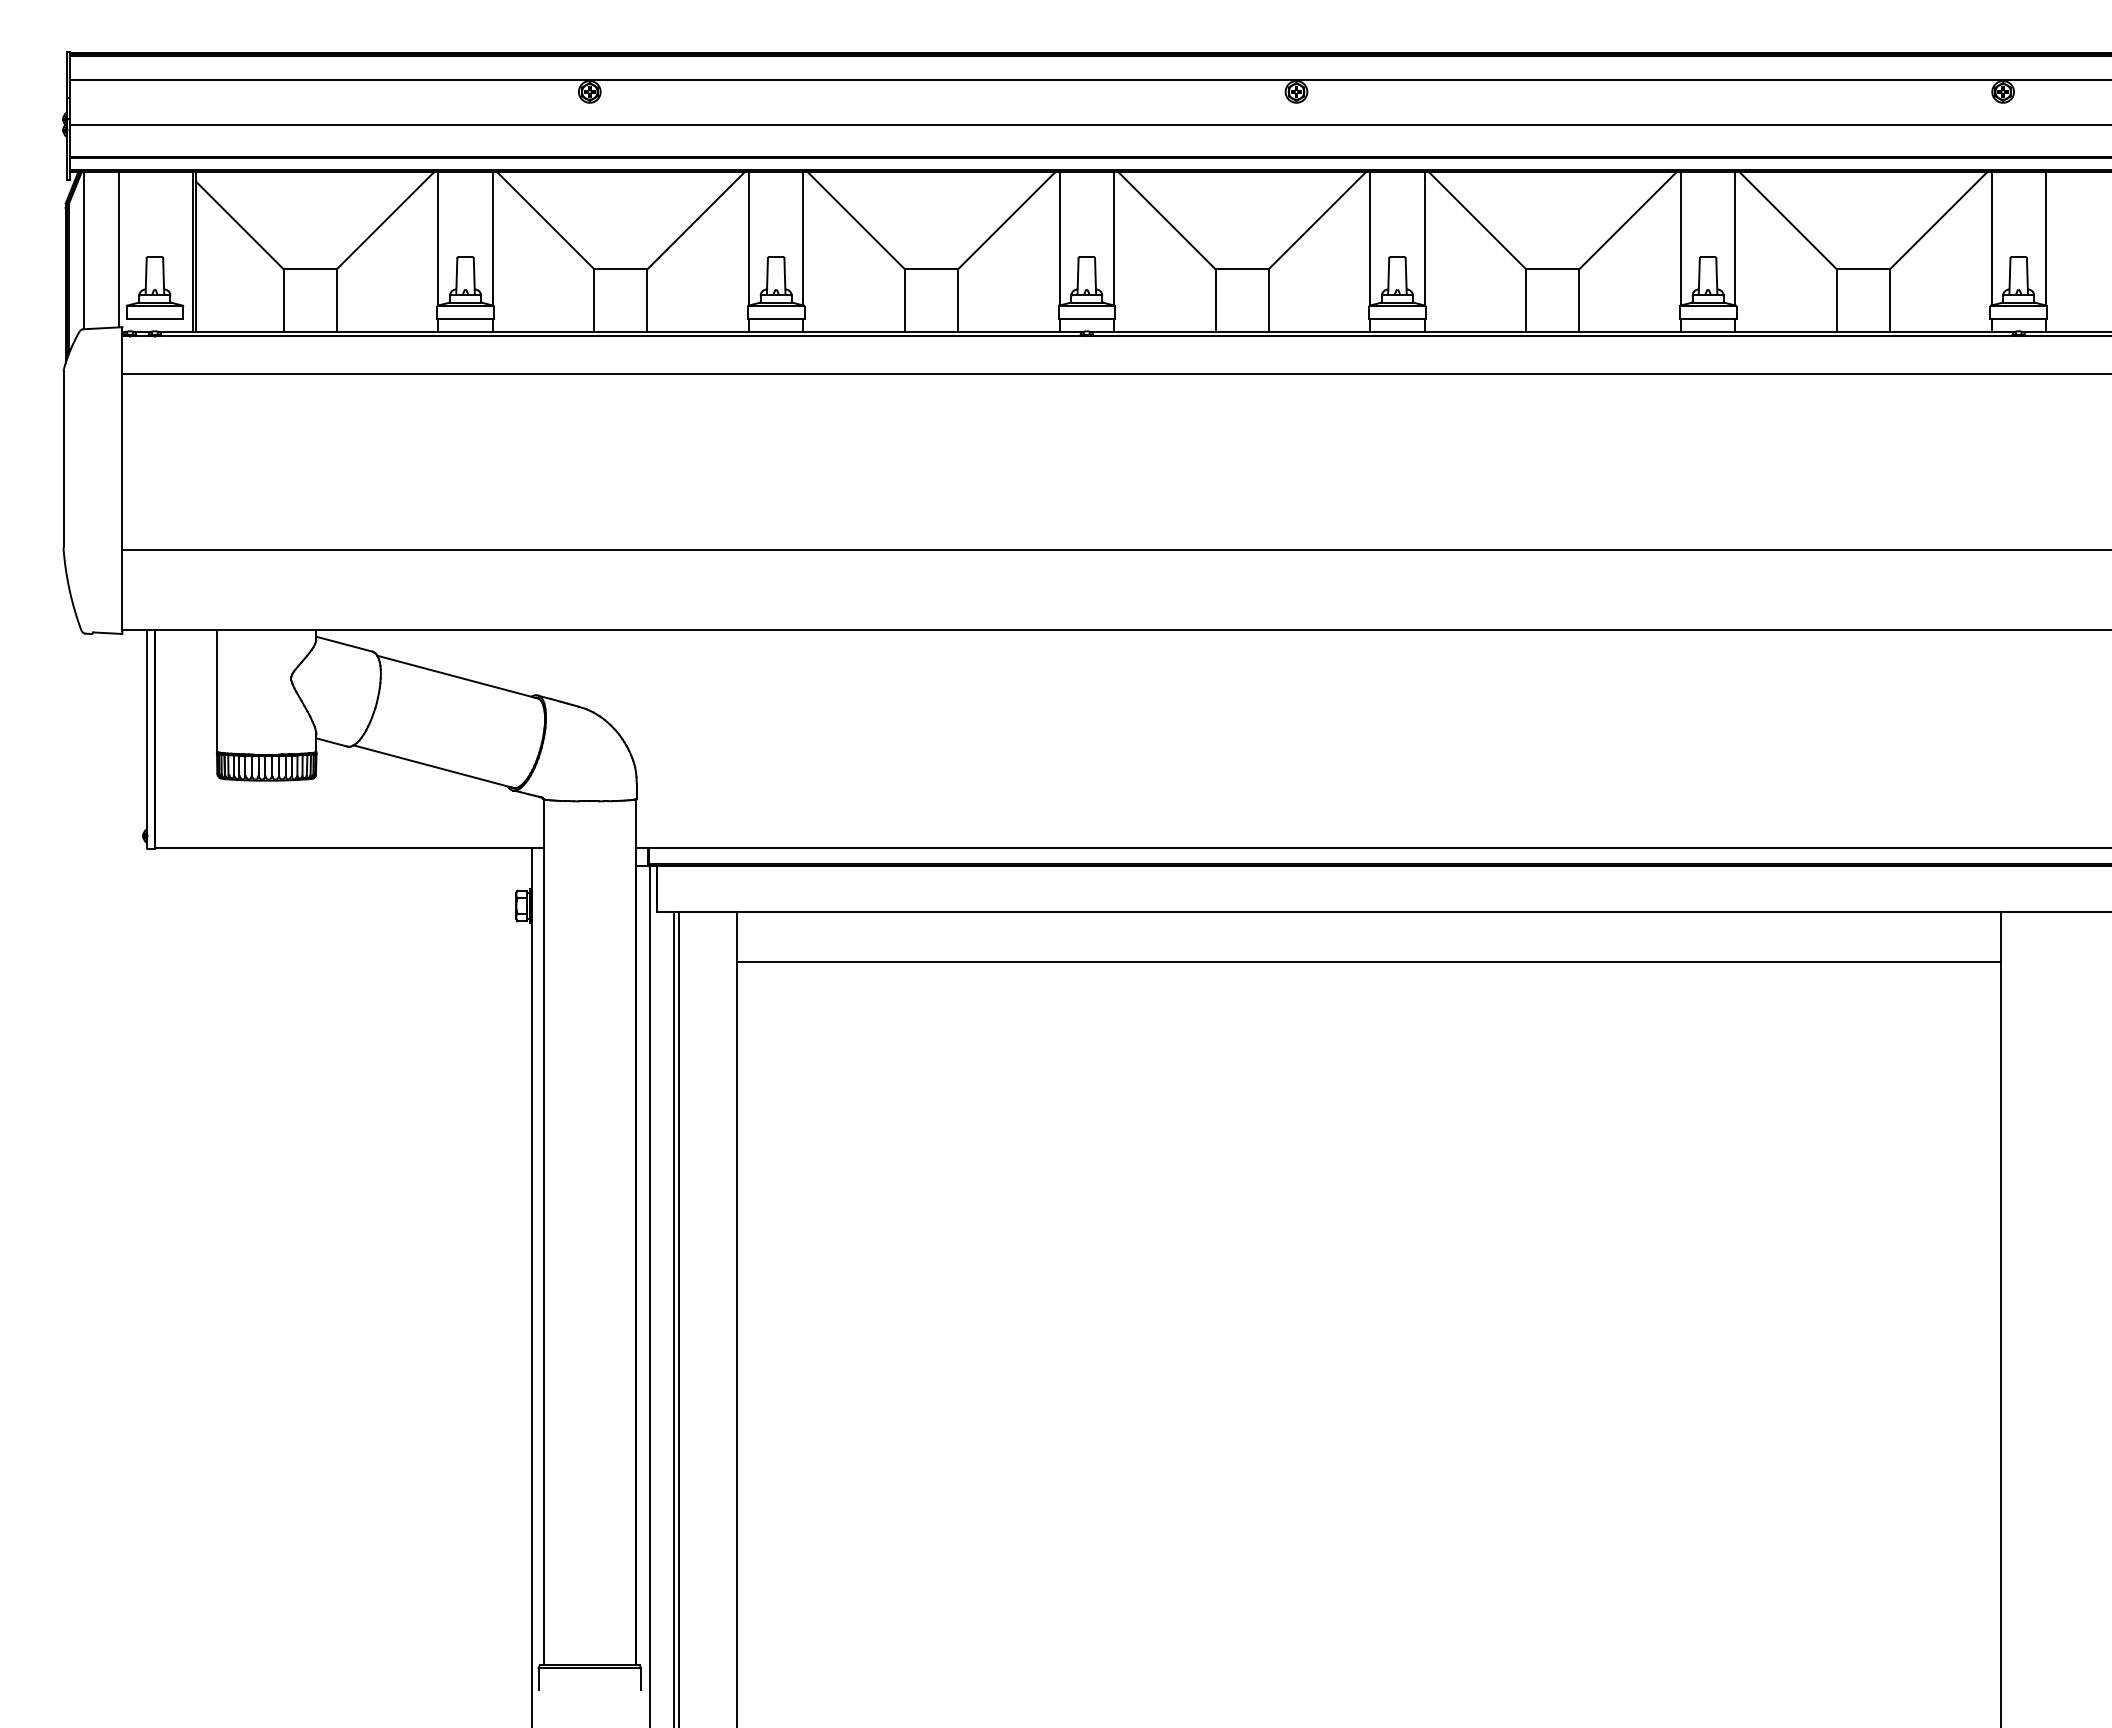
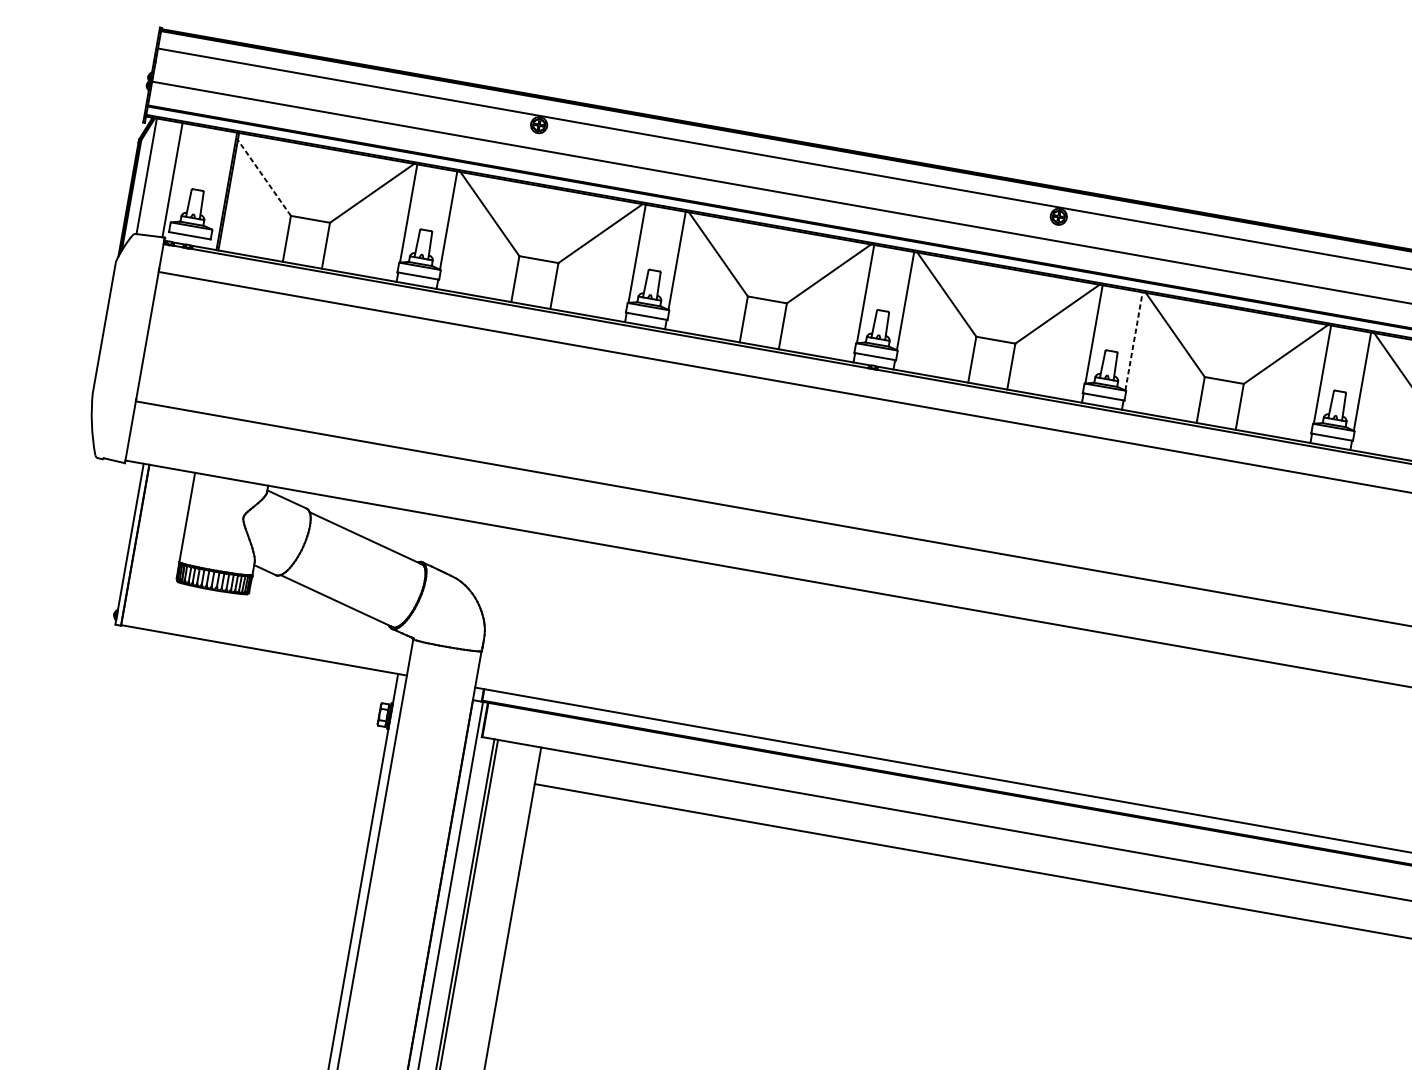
line: (239, 225) -> (264, 177), solid -> dashed
line: (1424, 238) -> (1133, 341), solid -> dashed

